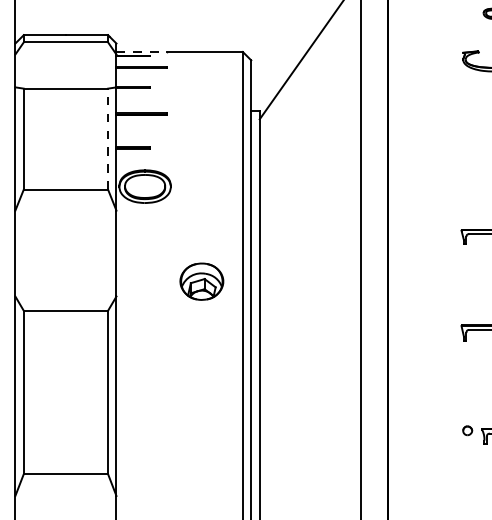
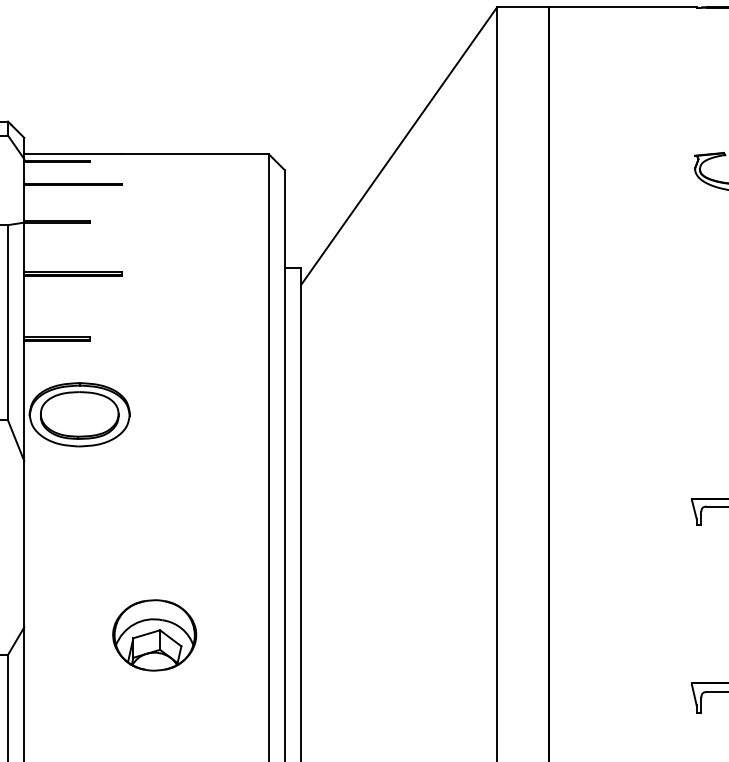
line: (142, 51) -> (74, 153), dashed -> solid
line: (108, 138) -> (8, 321), dashed -> solid
part: (201, 281) -> (153, 634), moved

